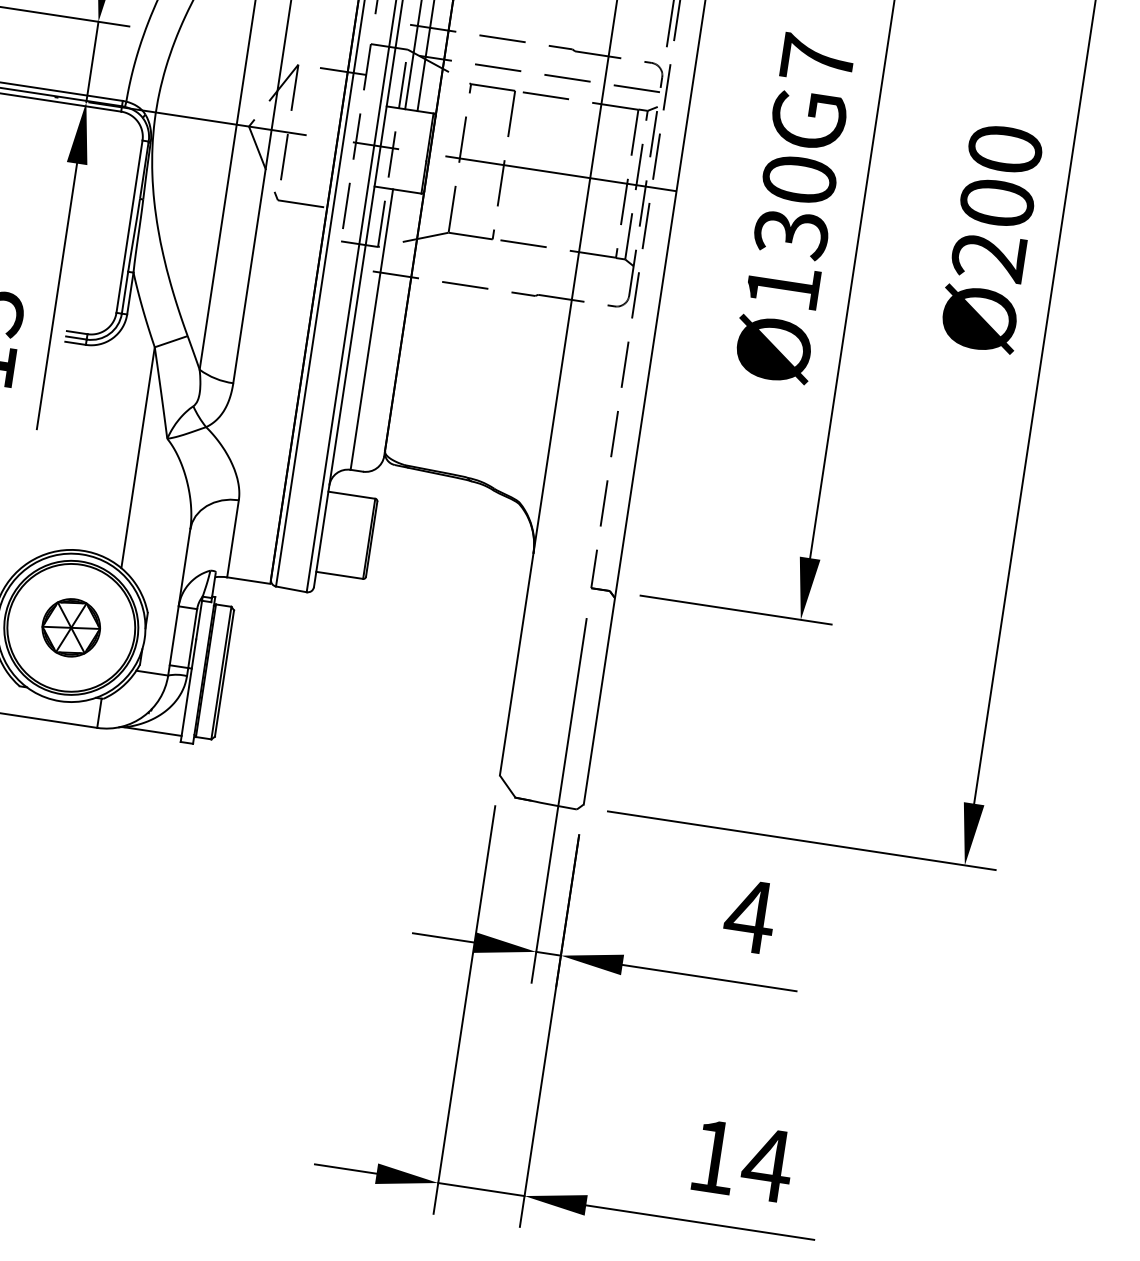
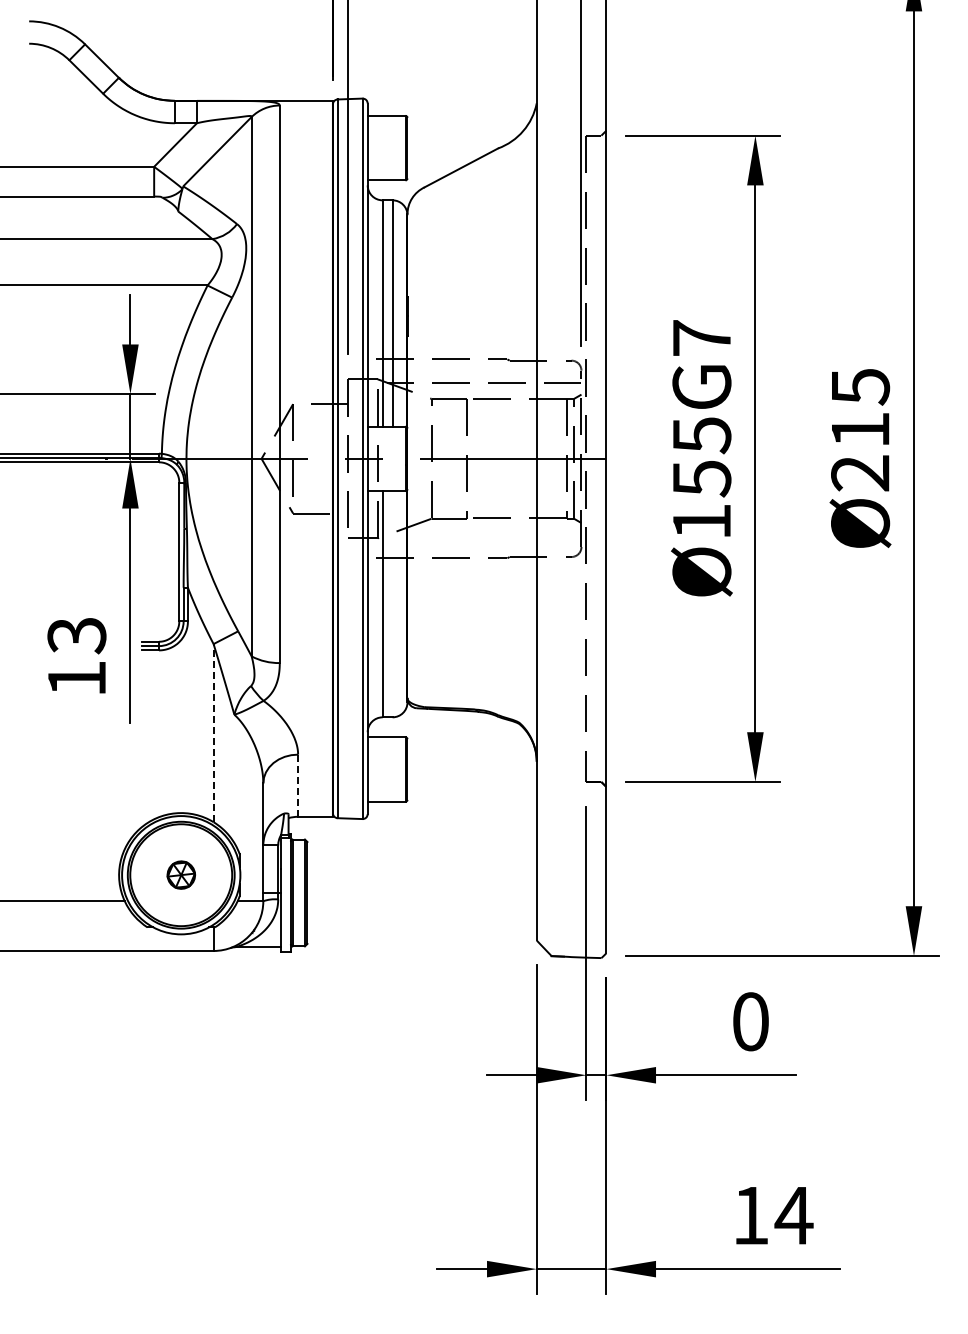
text: (1001, 175) -> (860, 407), Ø200 -> Ø215
text: (794, 207) -> (701, 457), Ø130 -> Ø155
line: (138, 456) -> (213, 732), solid -> dashed
line: (233, 539) -> (298, 786), solid -> dashed
part: (71, 627) -> (181, 874), size x0.6
text: (749, 916) -> (750, 1021), 4 -> 0

